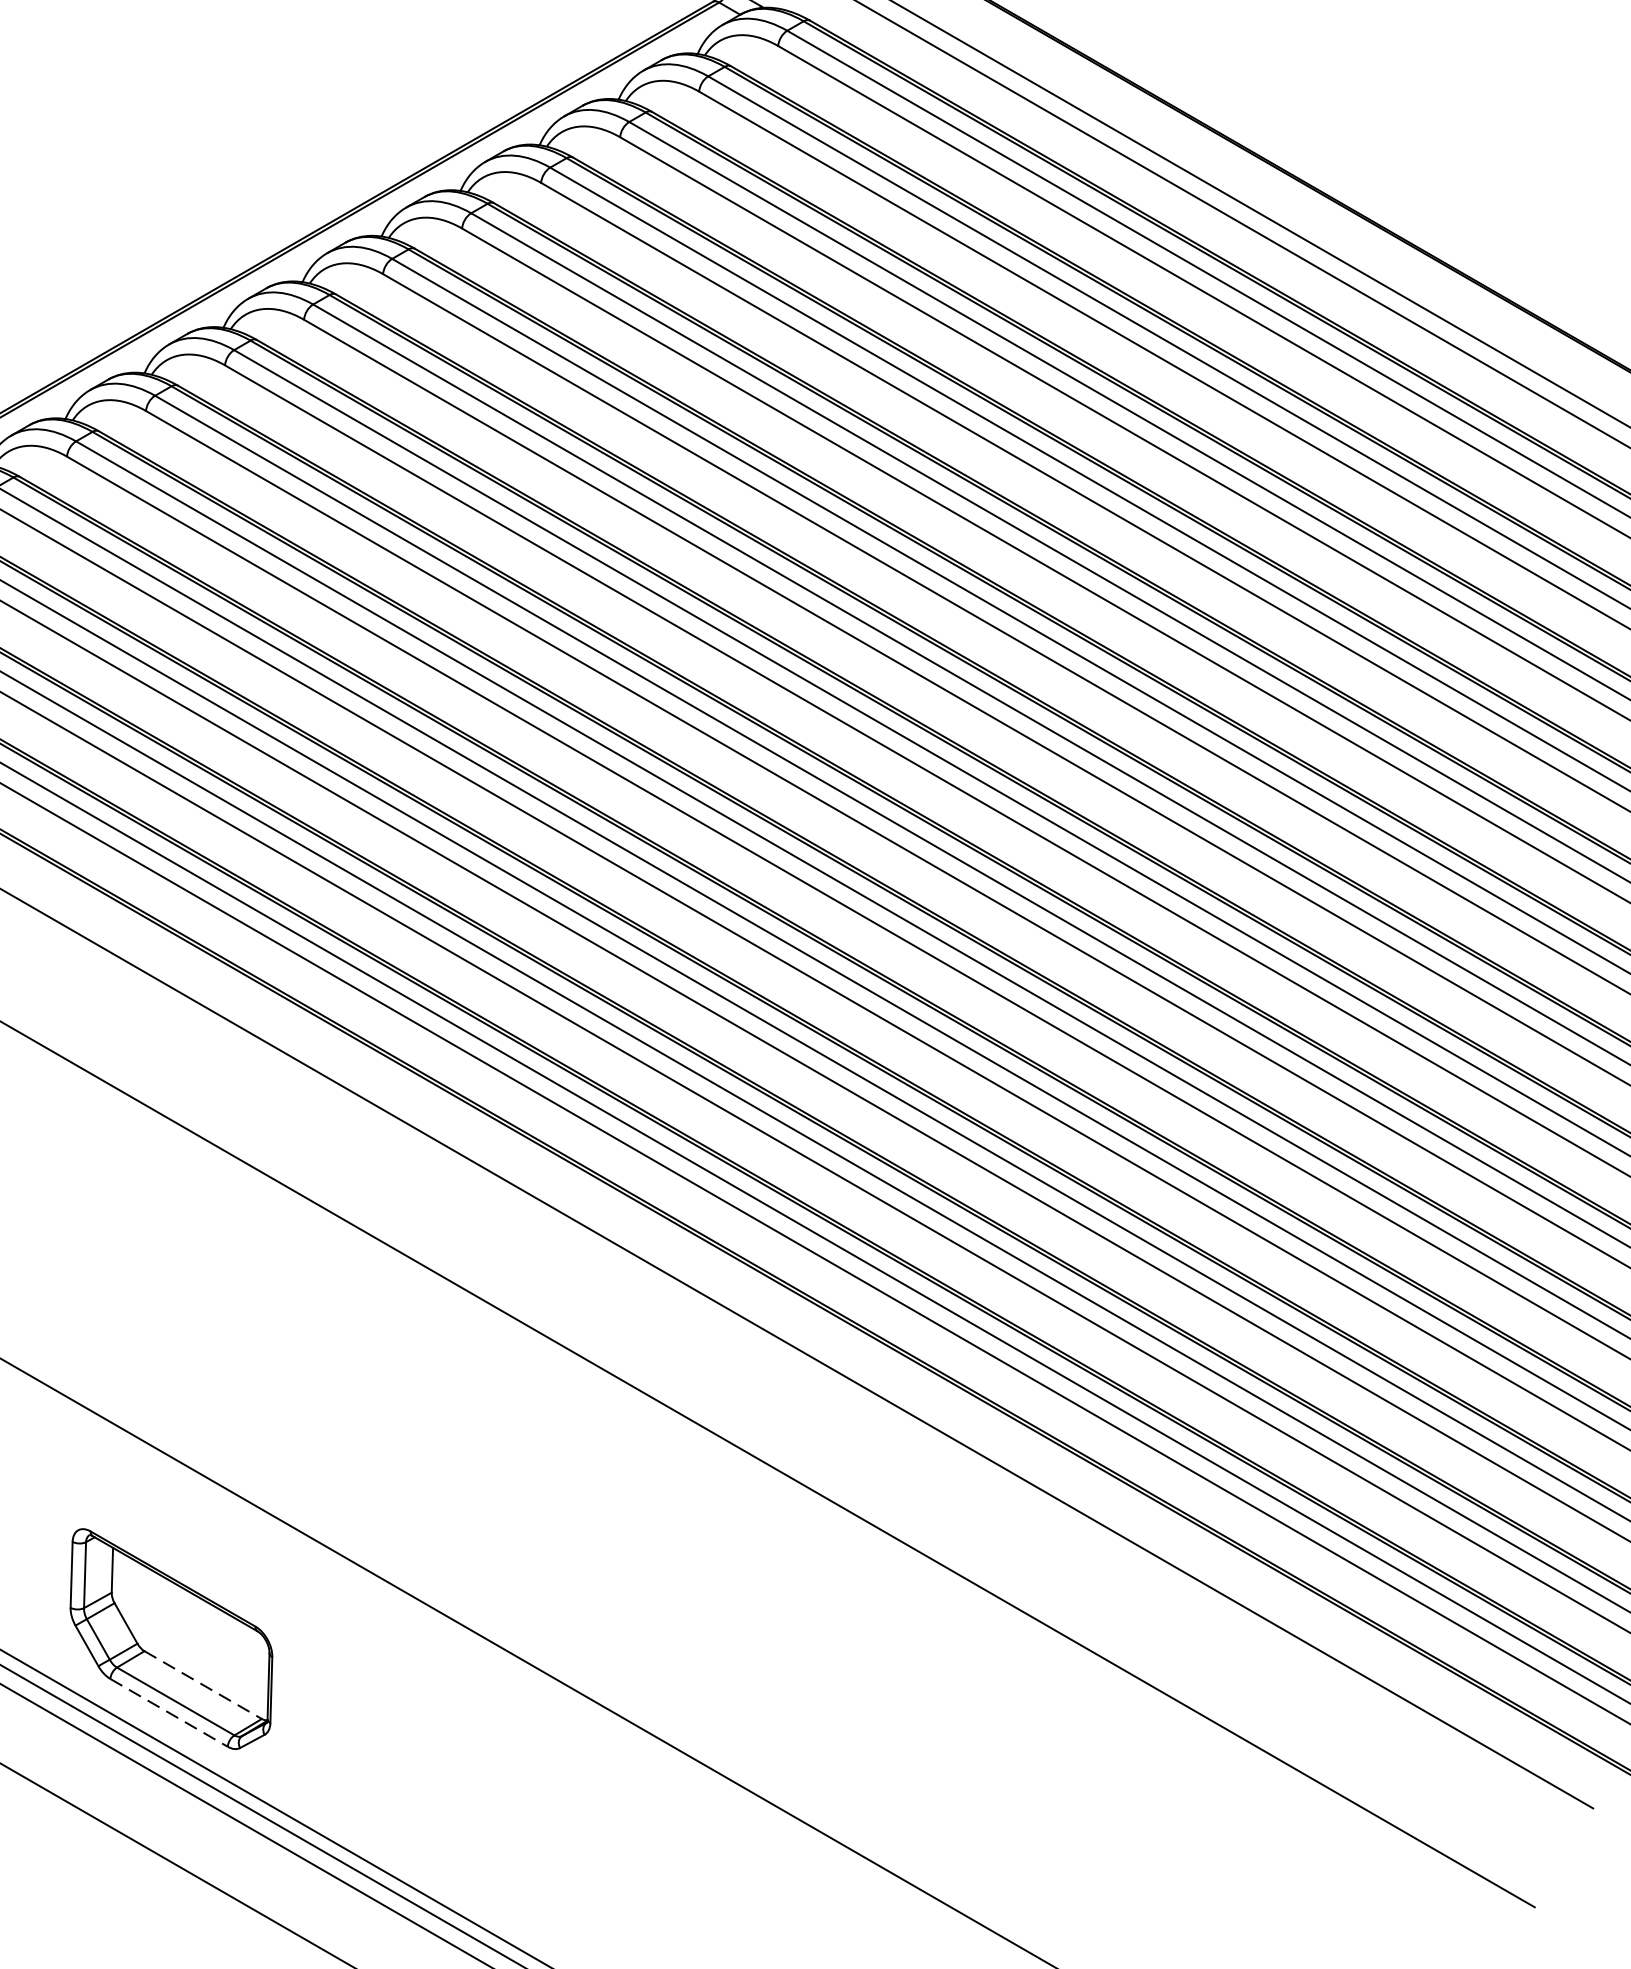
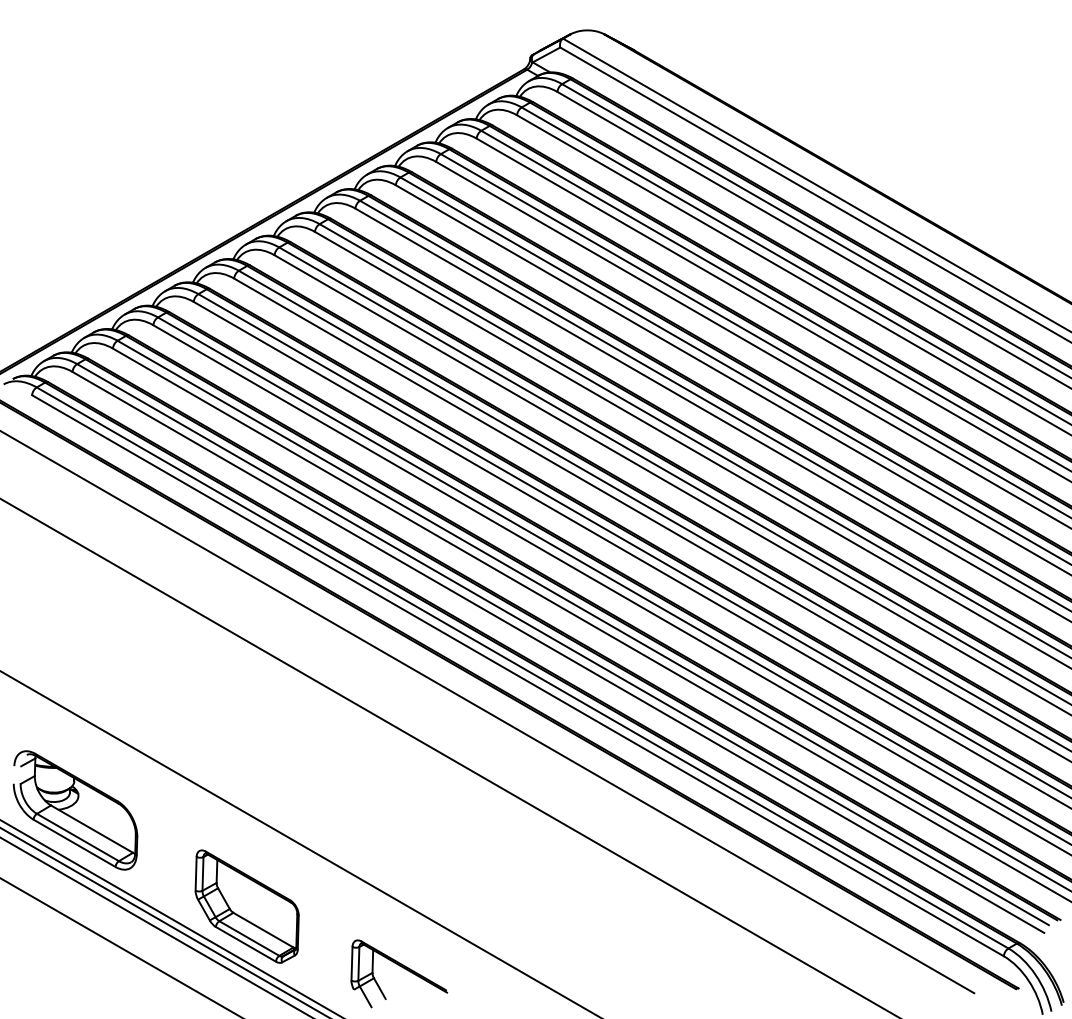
line: (203, 1685) -> (263, 930), dashed -> solid
line: (168, 1713) -> (245, 944), dashed -> solid
part: (473, 1758) -> (401, 967), added

